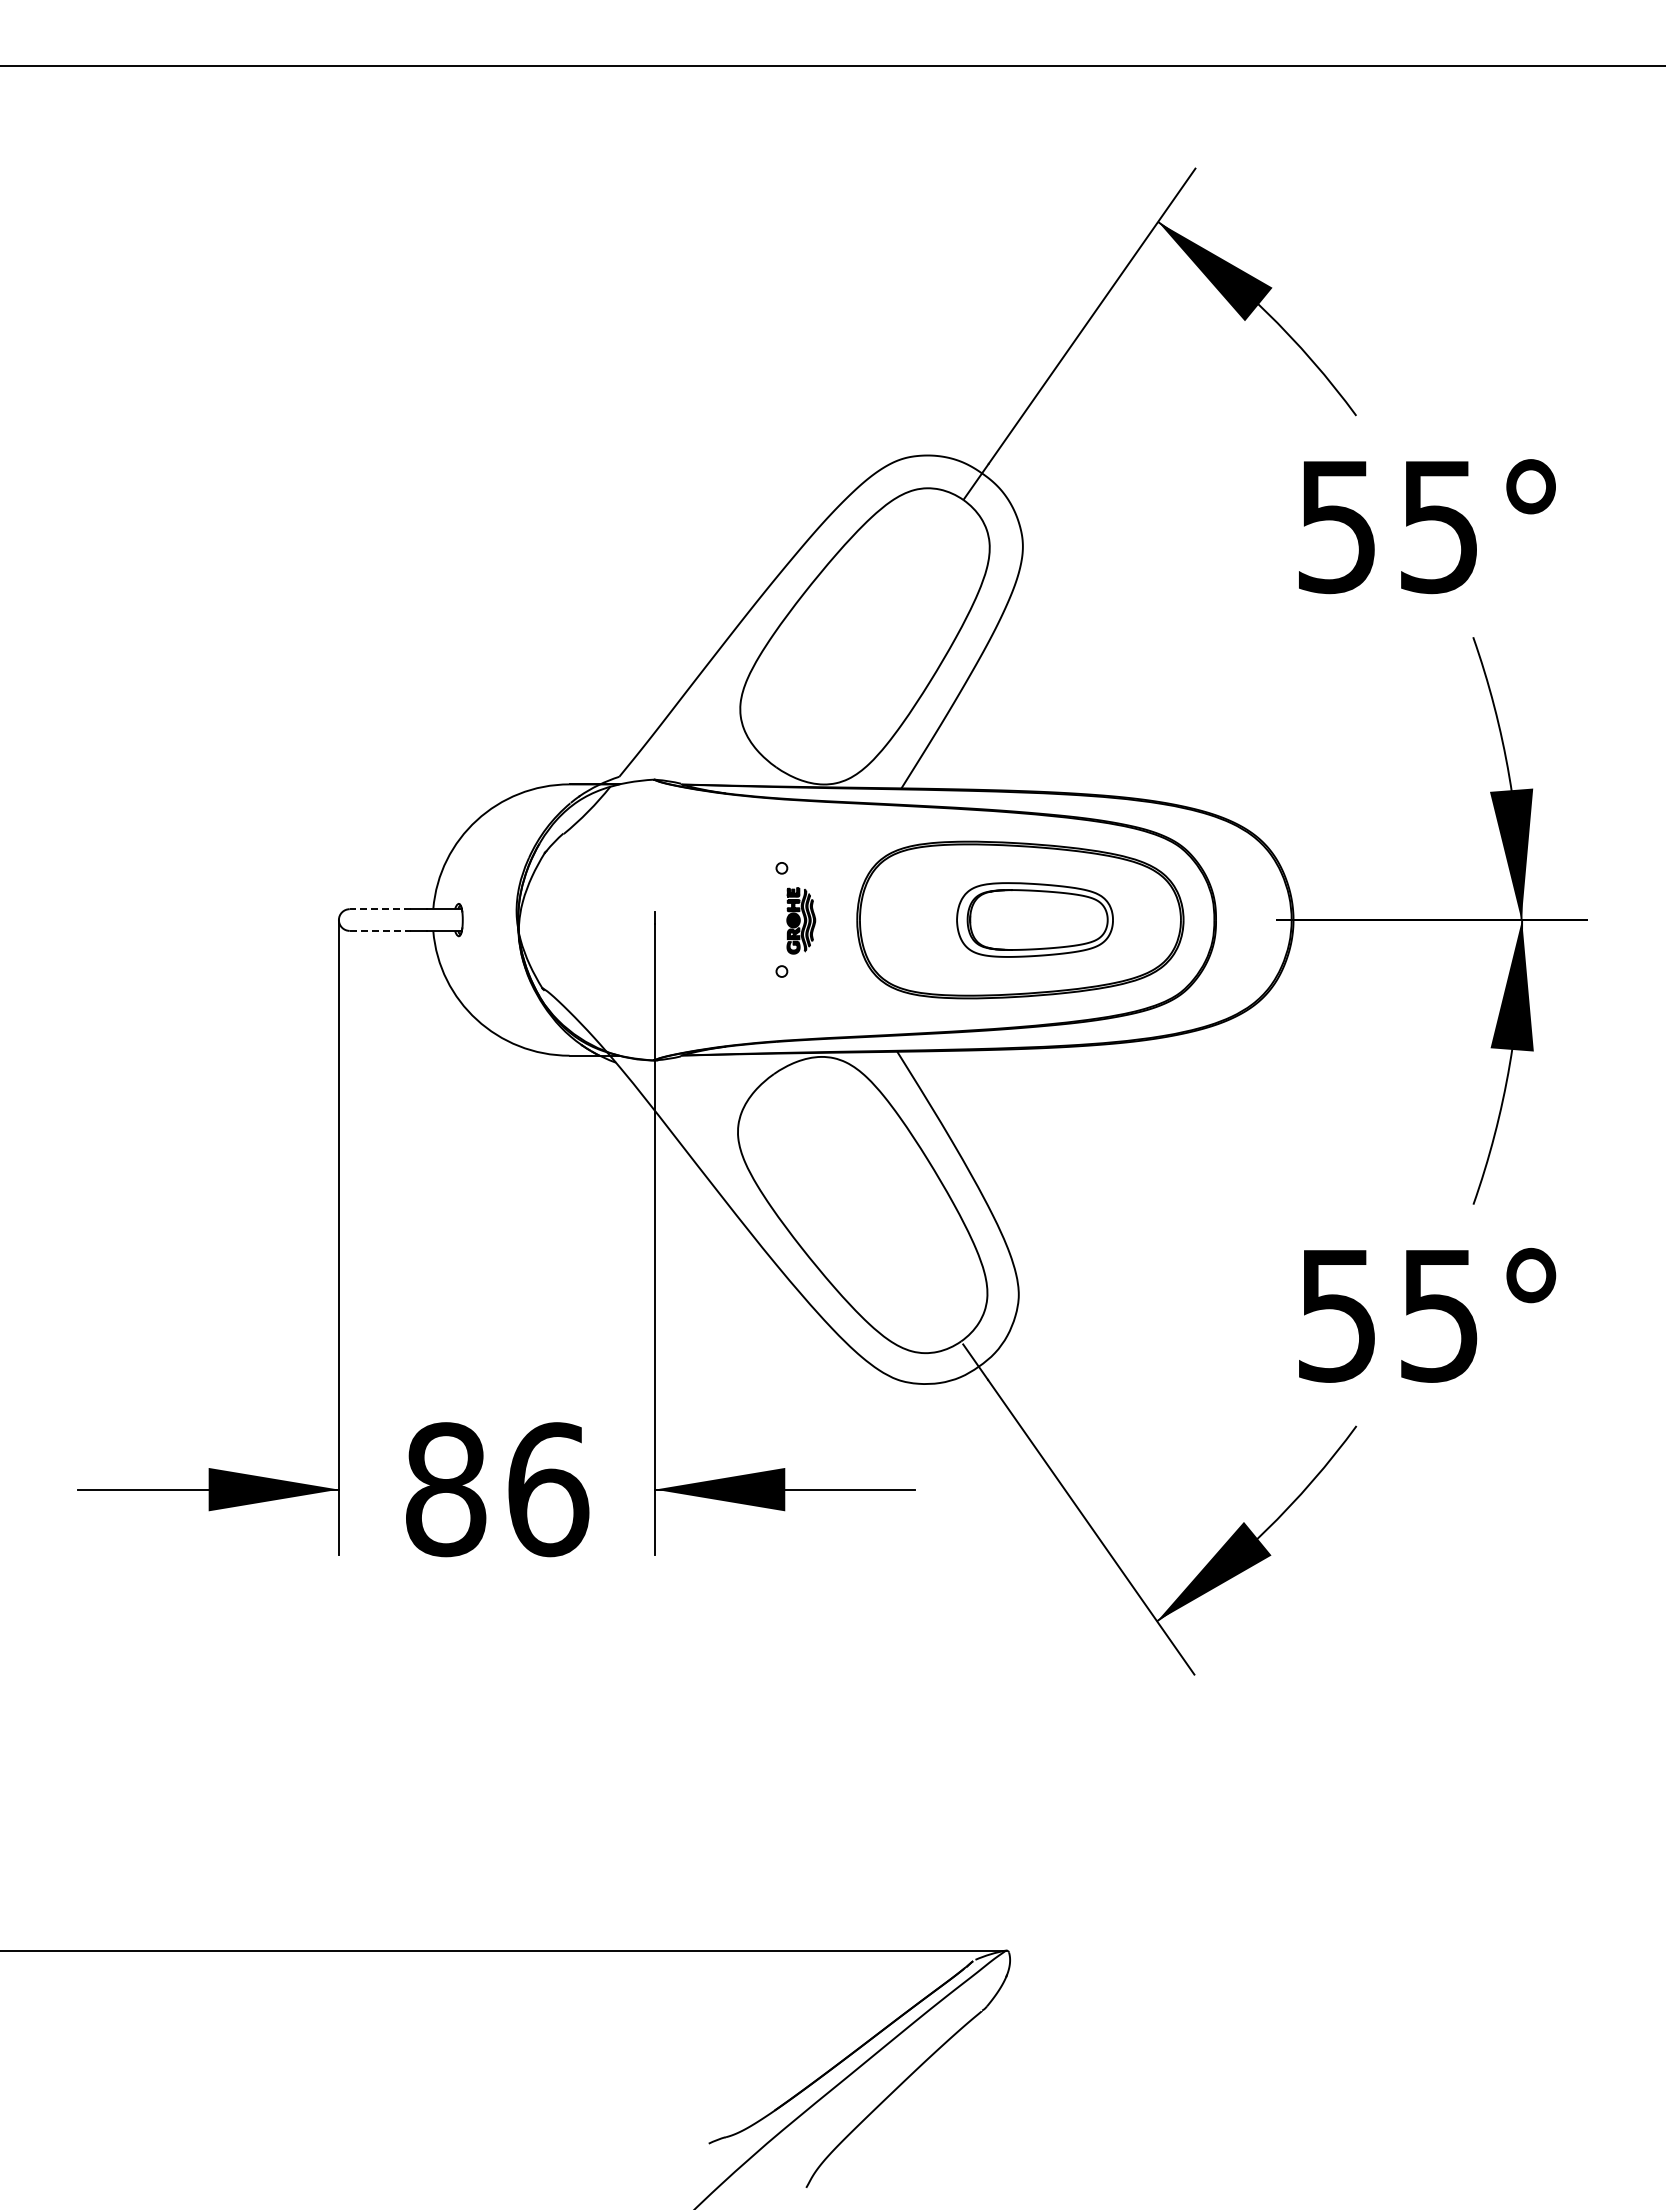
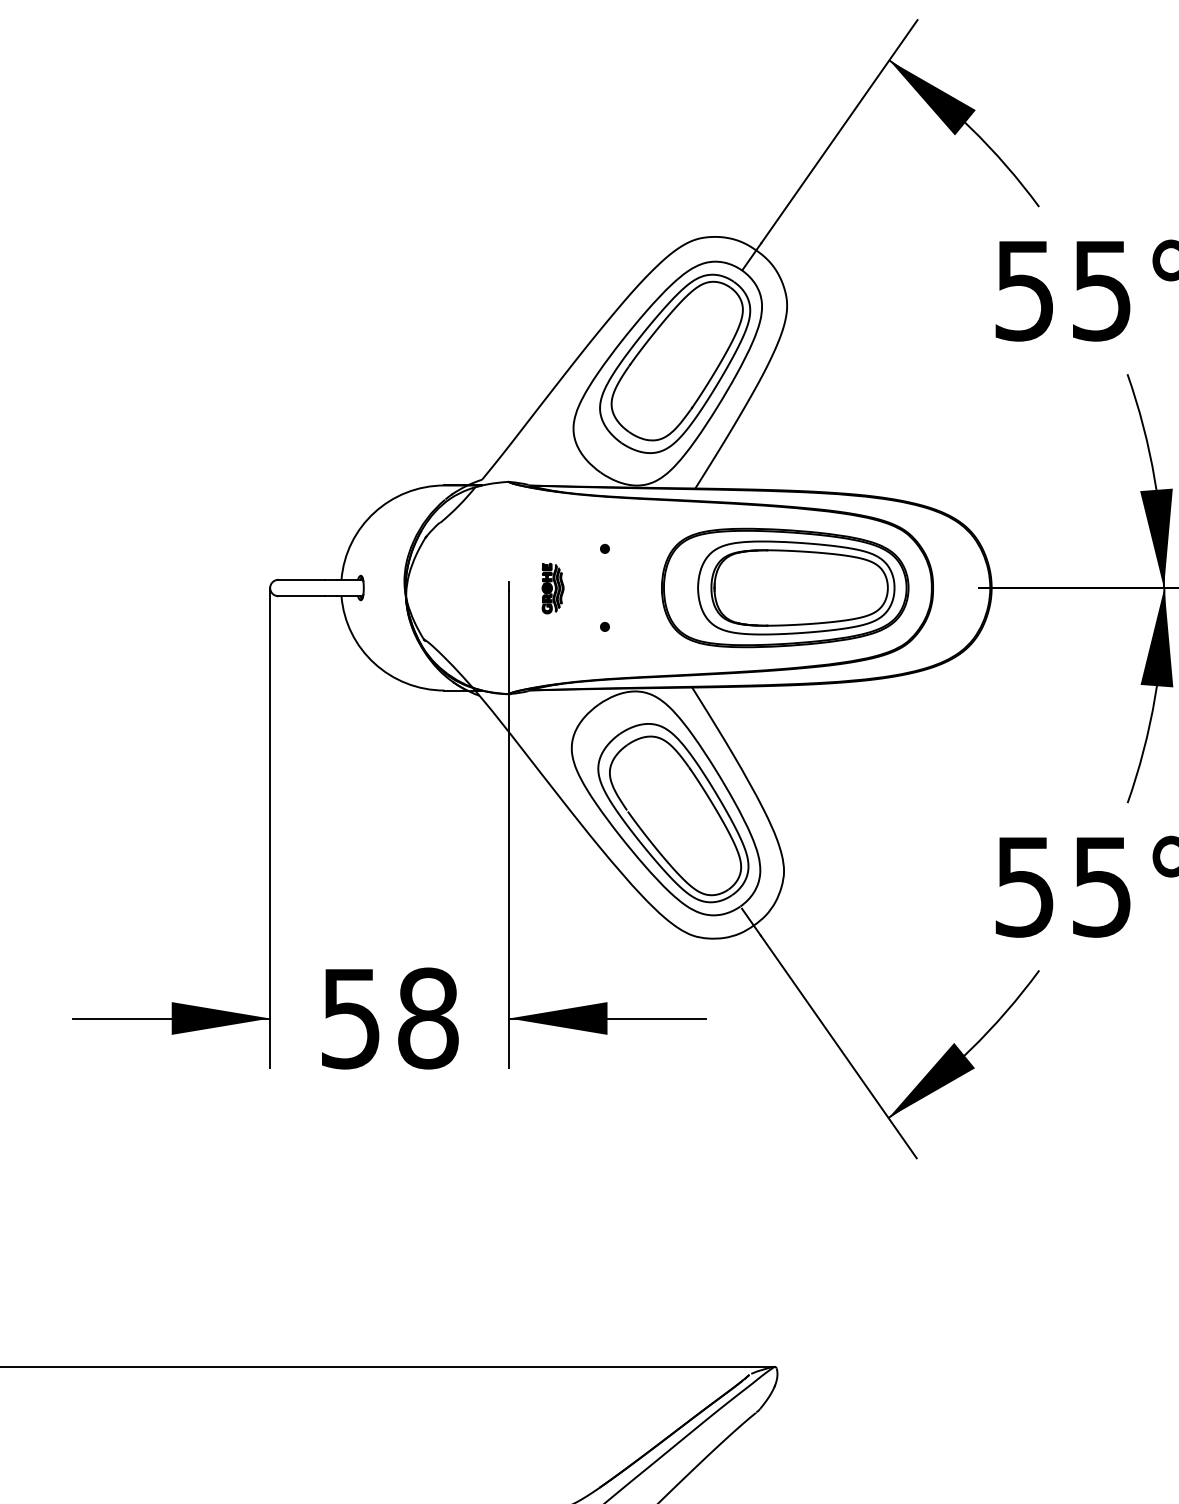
part: (874, 623) -> (674, 363), added
fill: (781, 867) -> (604, 548), added
line: (380, 909) -> (301, 580), dashed -> solid
part: (1034, 919) -> (795, 587), size x1.67
part: (801, 920) -> (553, 588), moved
line: (380, 930) -> (301, 595), dashed -> solid
fill: (781, 971) -> (604, 626), added
part: (872, 1217) -> (673, 812), added
text: (497, 1489) -> (390, 1018), 86 -> 58

